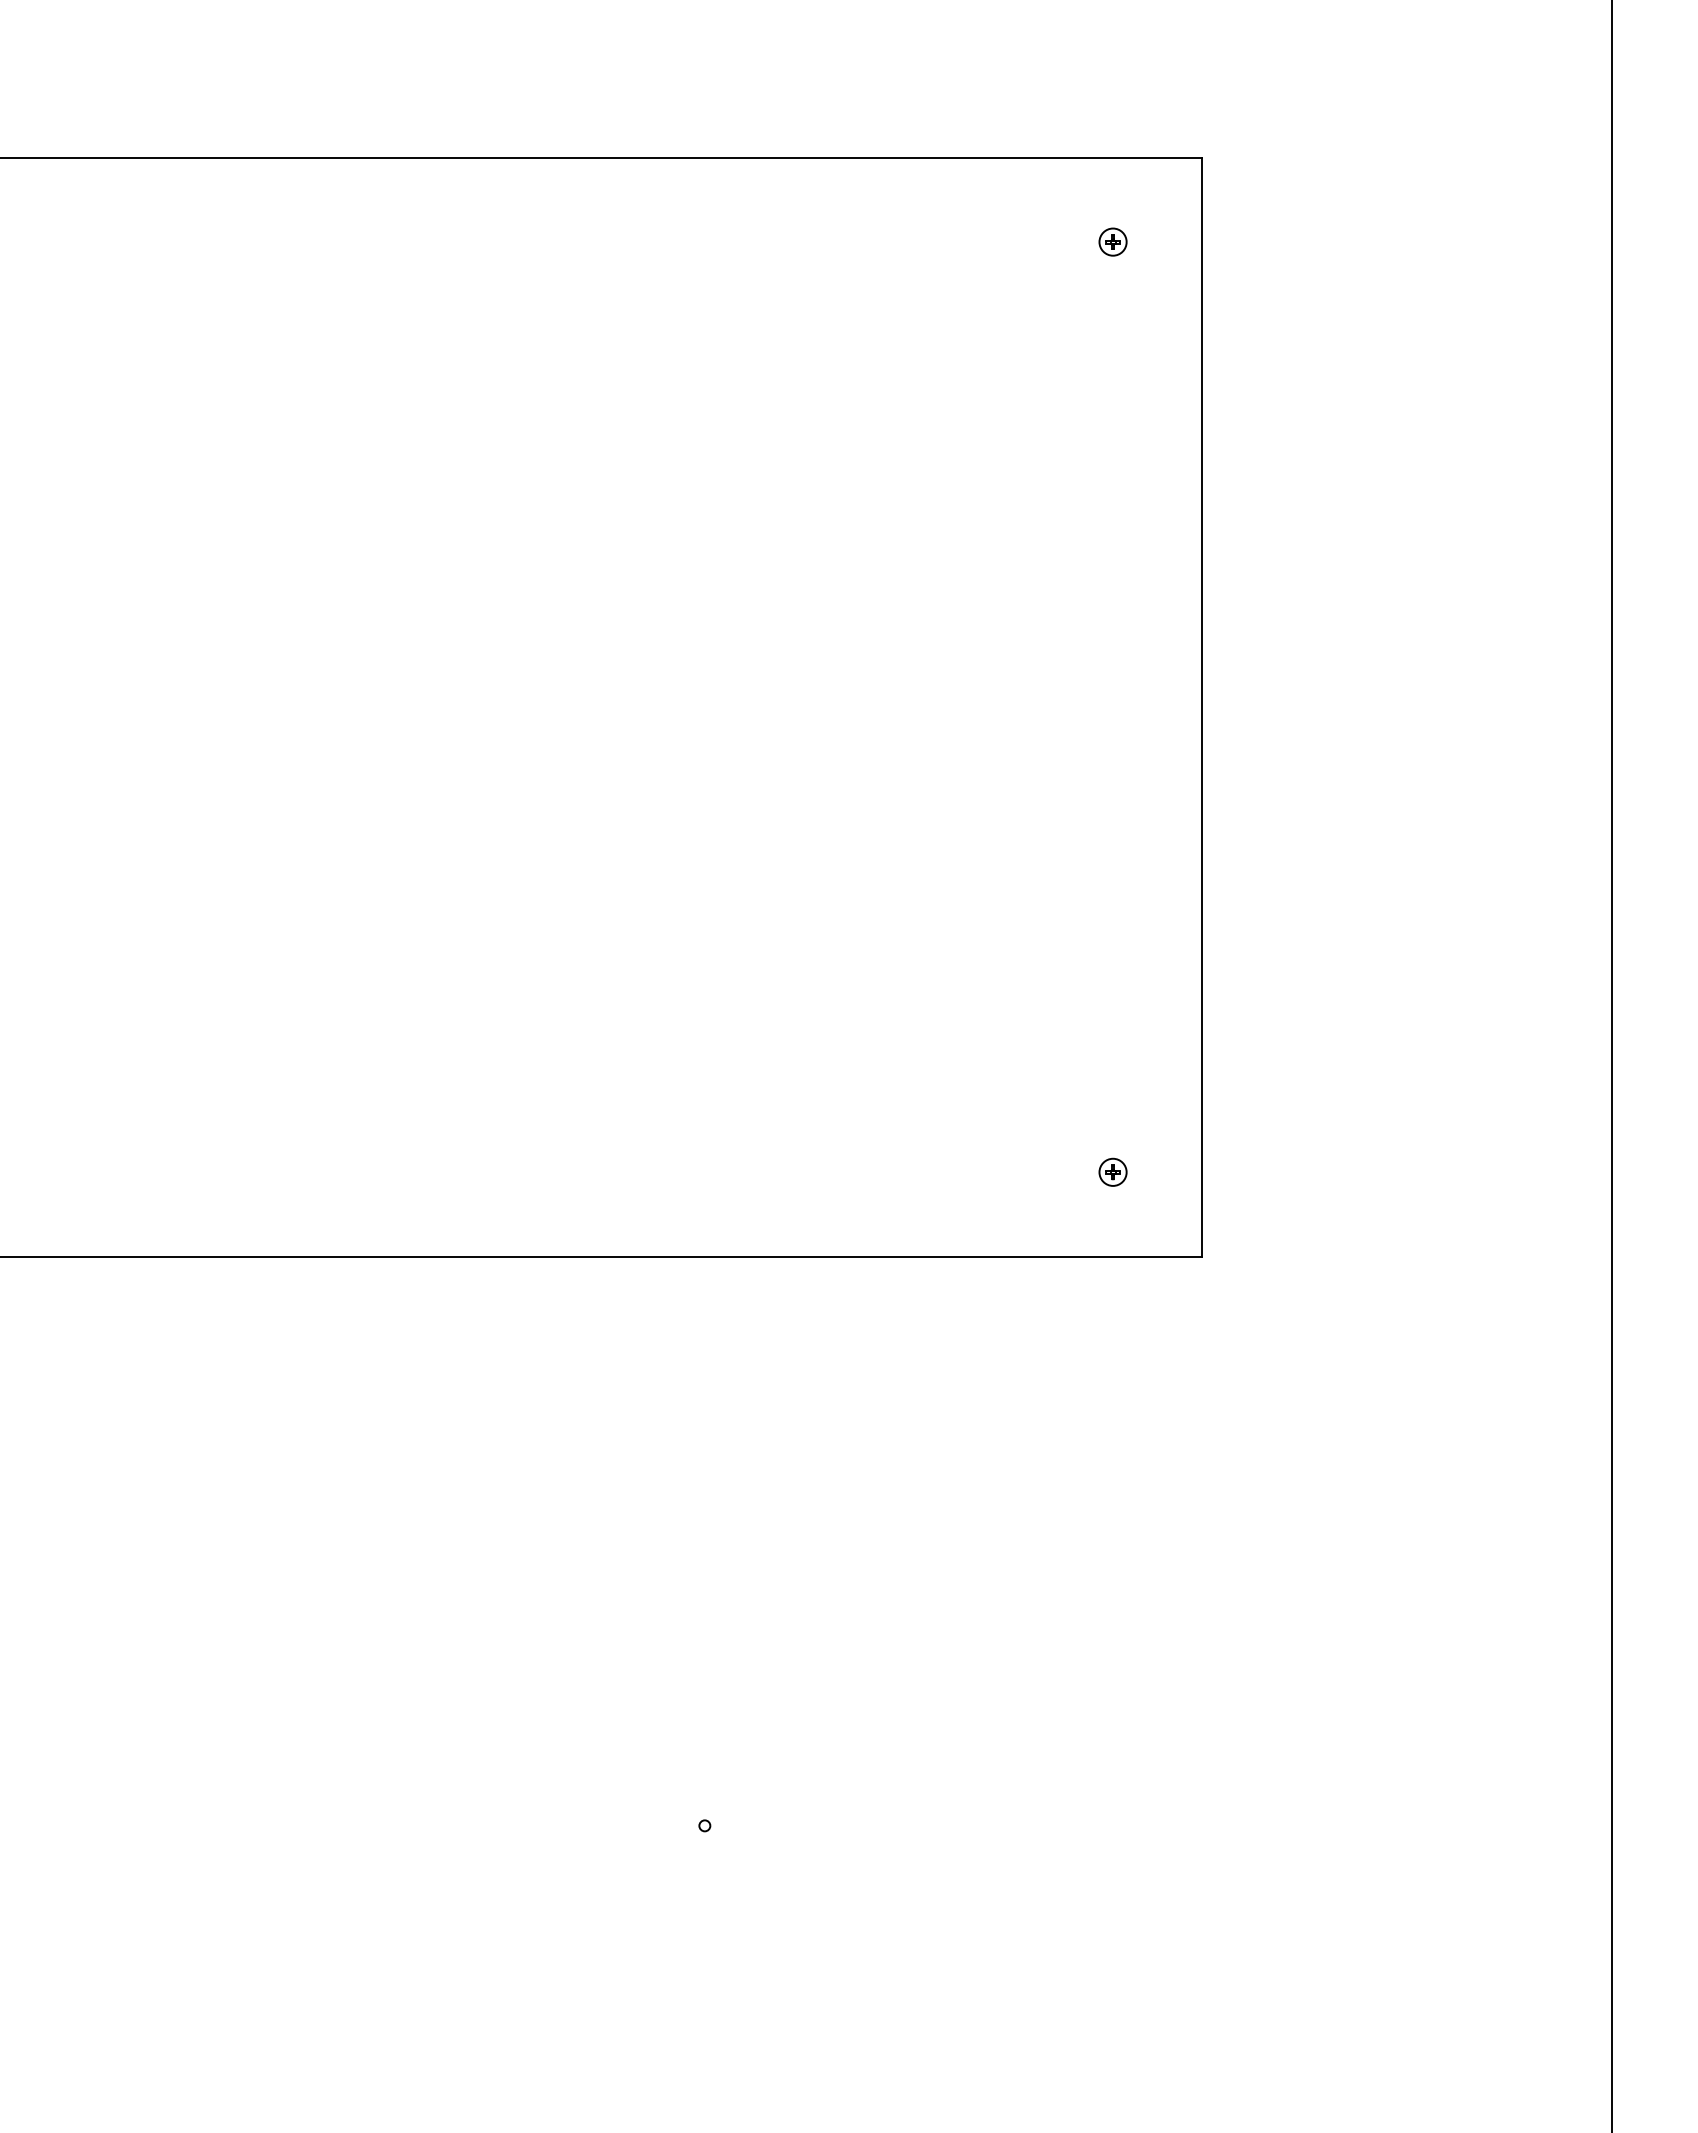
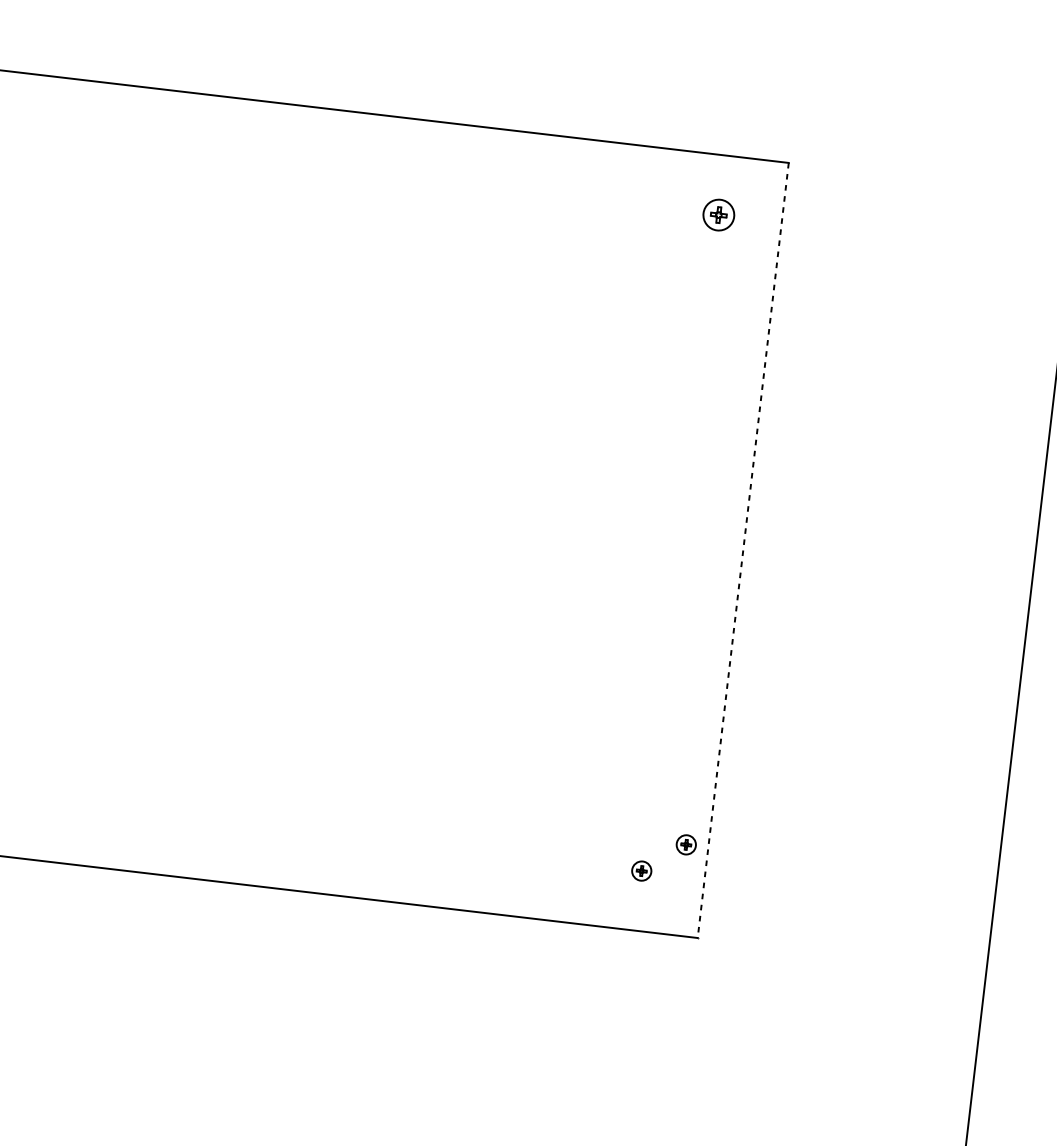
part: (1112, 241) -> (718, 214), size x1.6
line: (1202, 707) -> (743, 550), solid -> dashed
part: (1170, 1127) -> (685, 844), added

